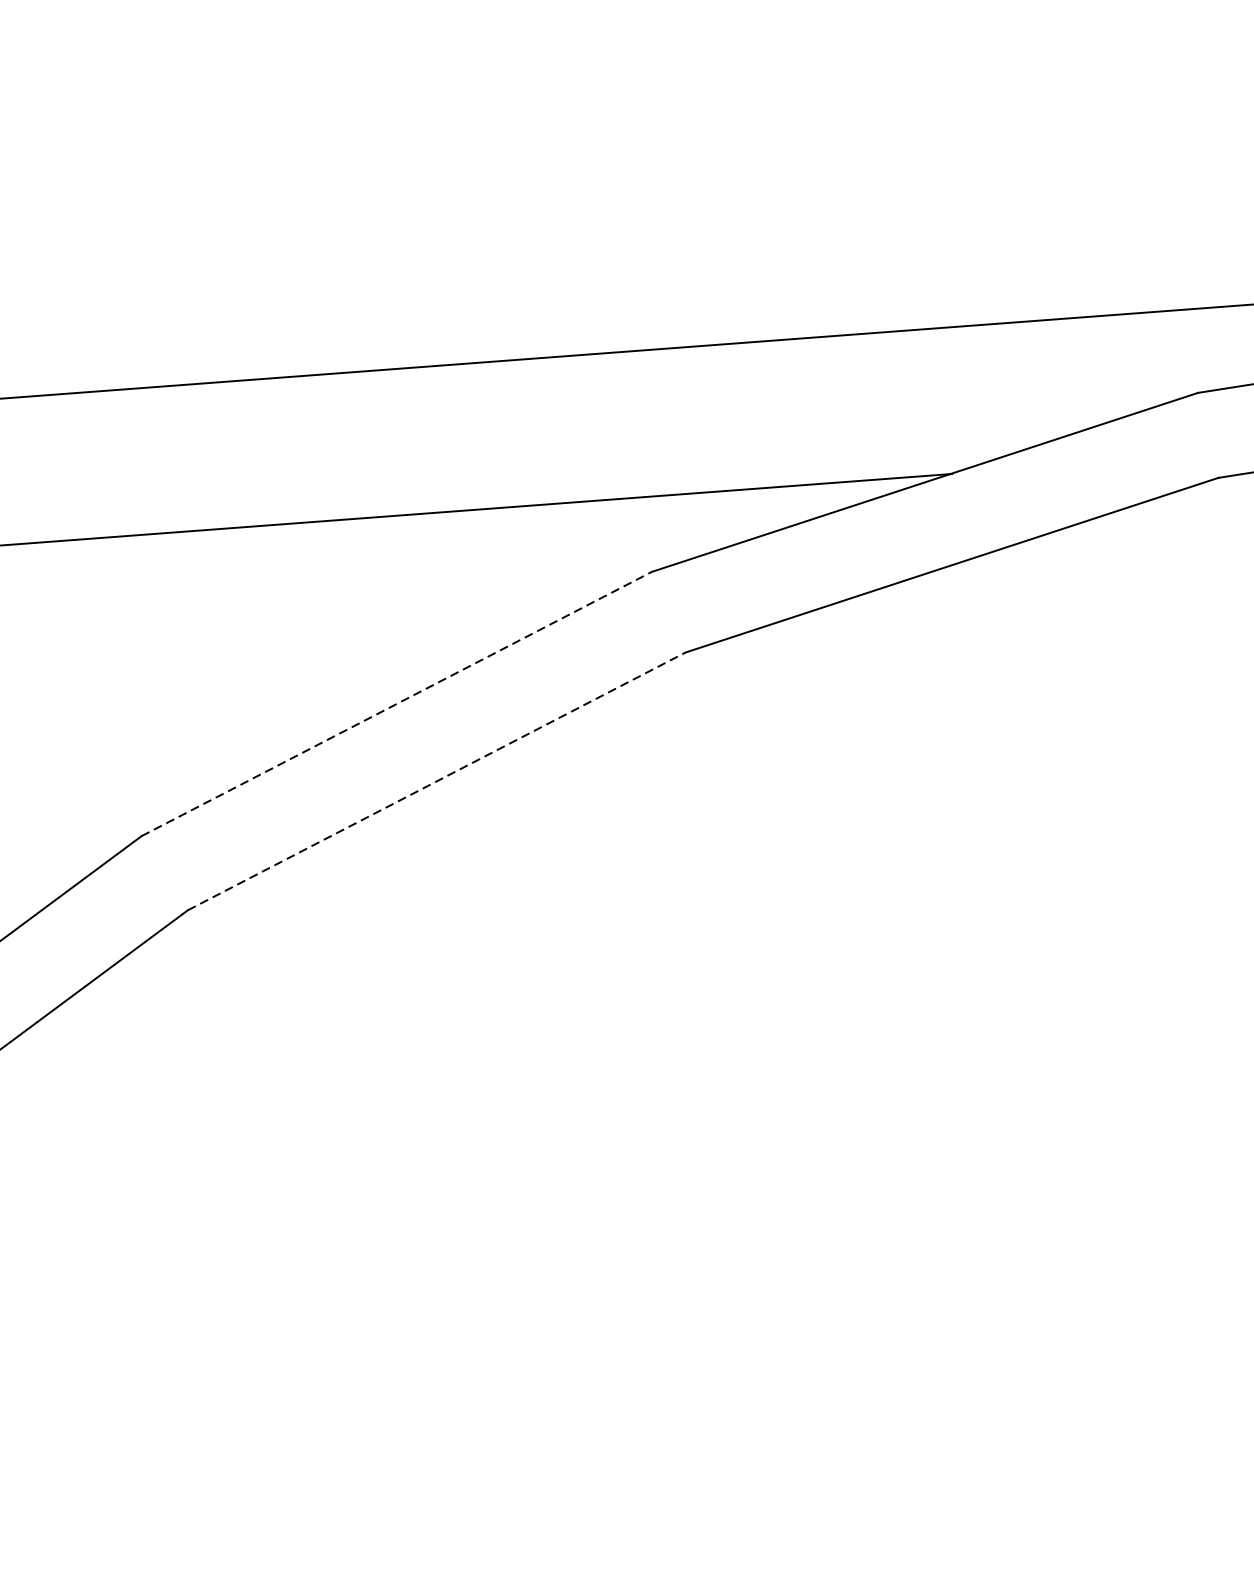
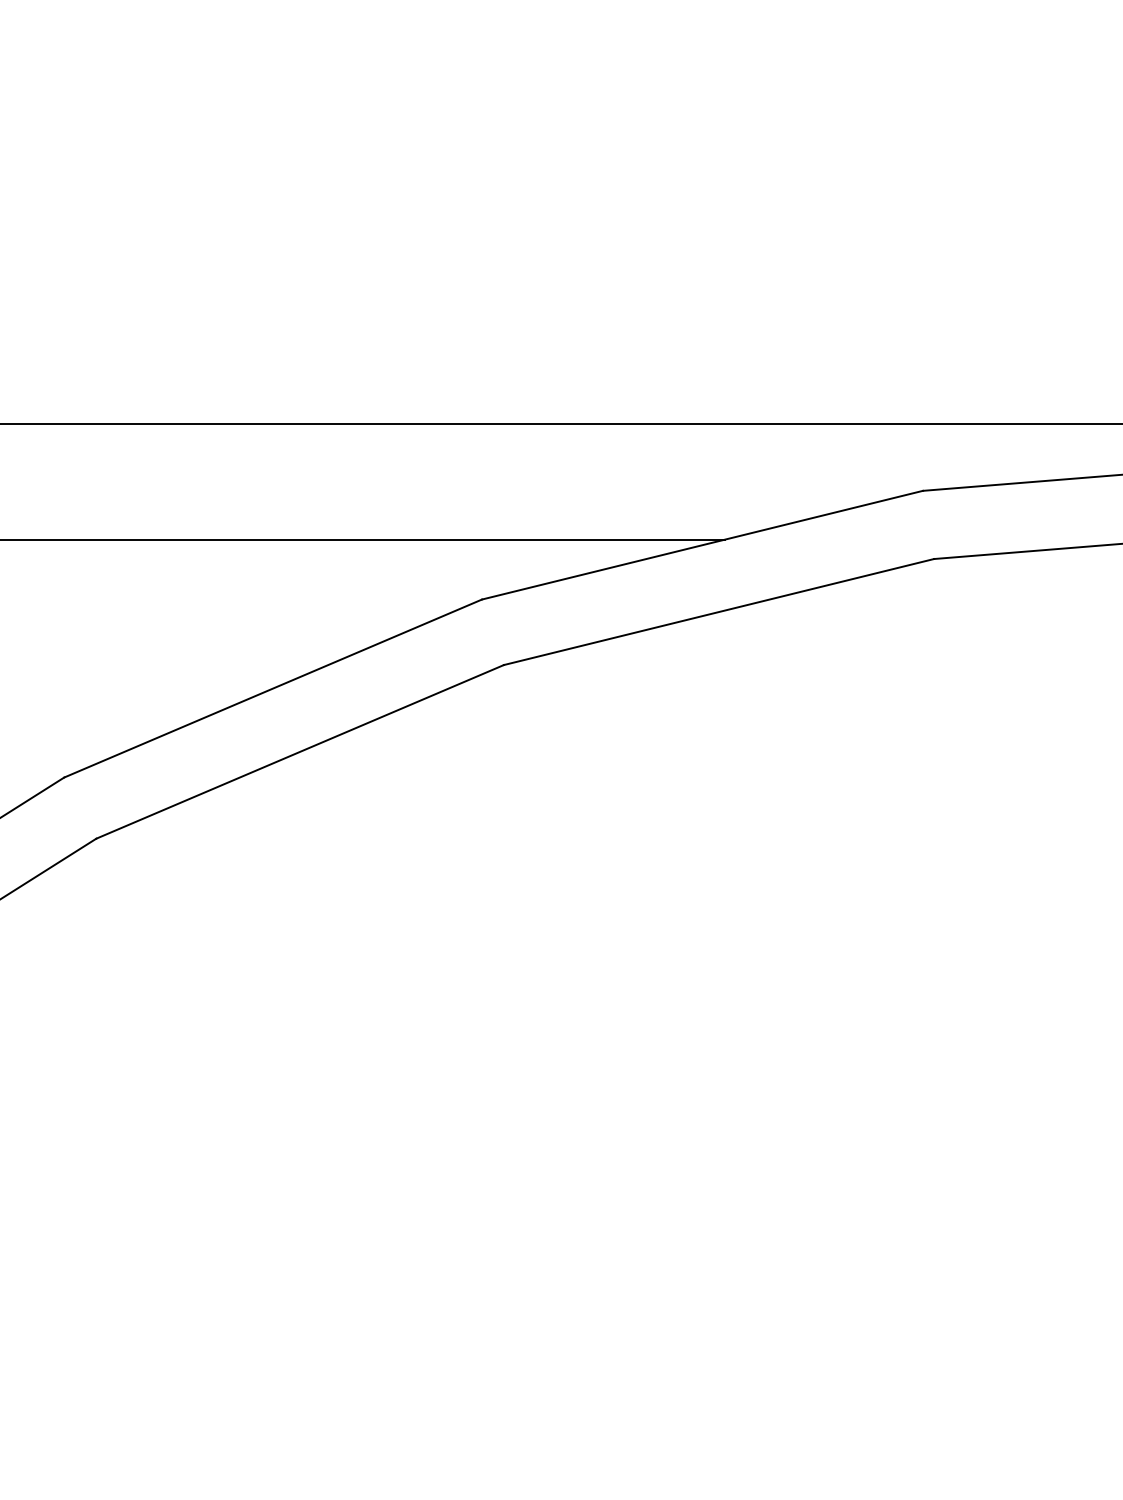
line: (397, 703) -> (273, 688), dashed -> solid
line: (437, 780) -> (300, 751), dashed -> solid

